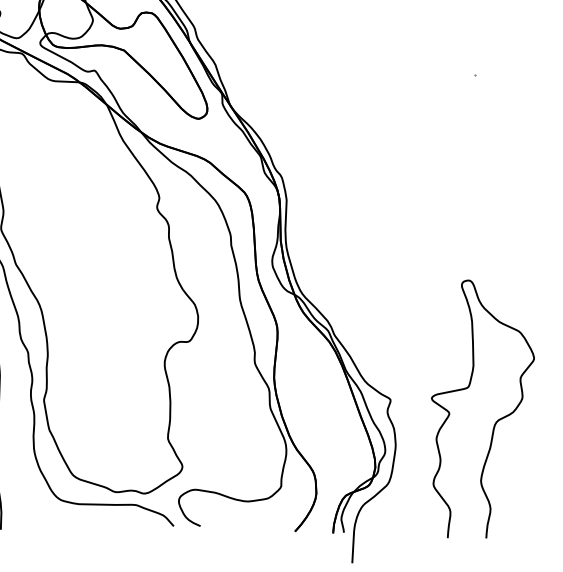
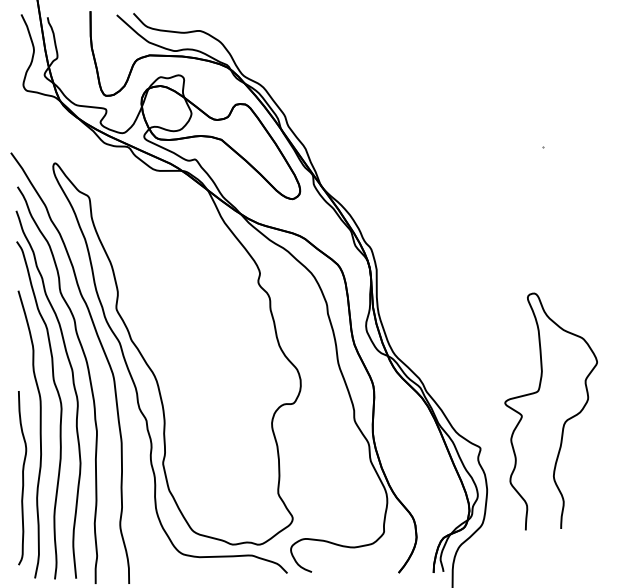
curve: (495, 421) -> (564, 421), moved

